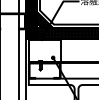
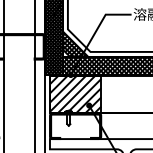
hatch: (44, 50) -> (75, 93), added

